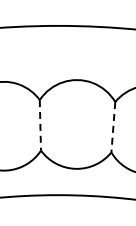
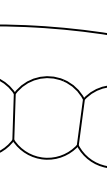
line: (40, 125) -> (14, 117), dashed -> solid
line: (113, 127) -> (80, 122), dashed -> solid

